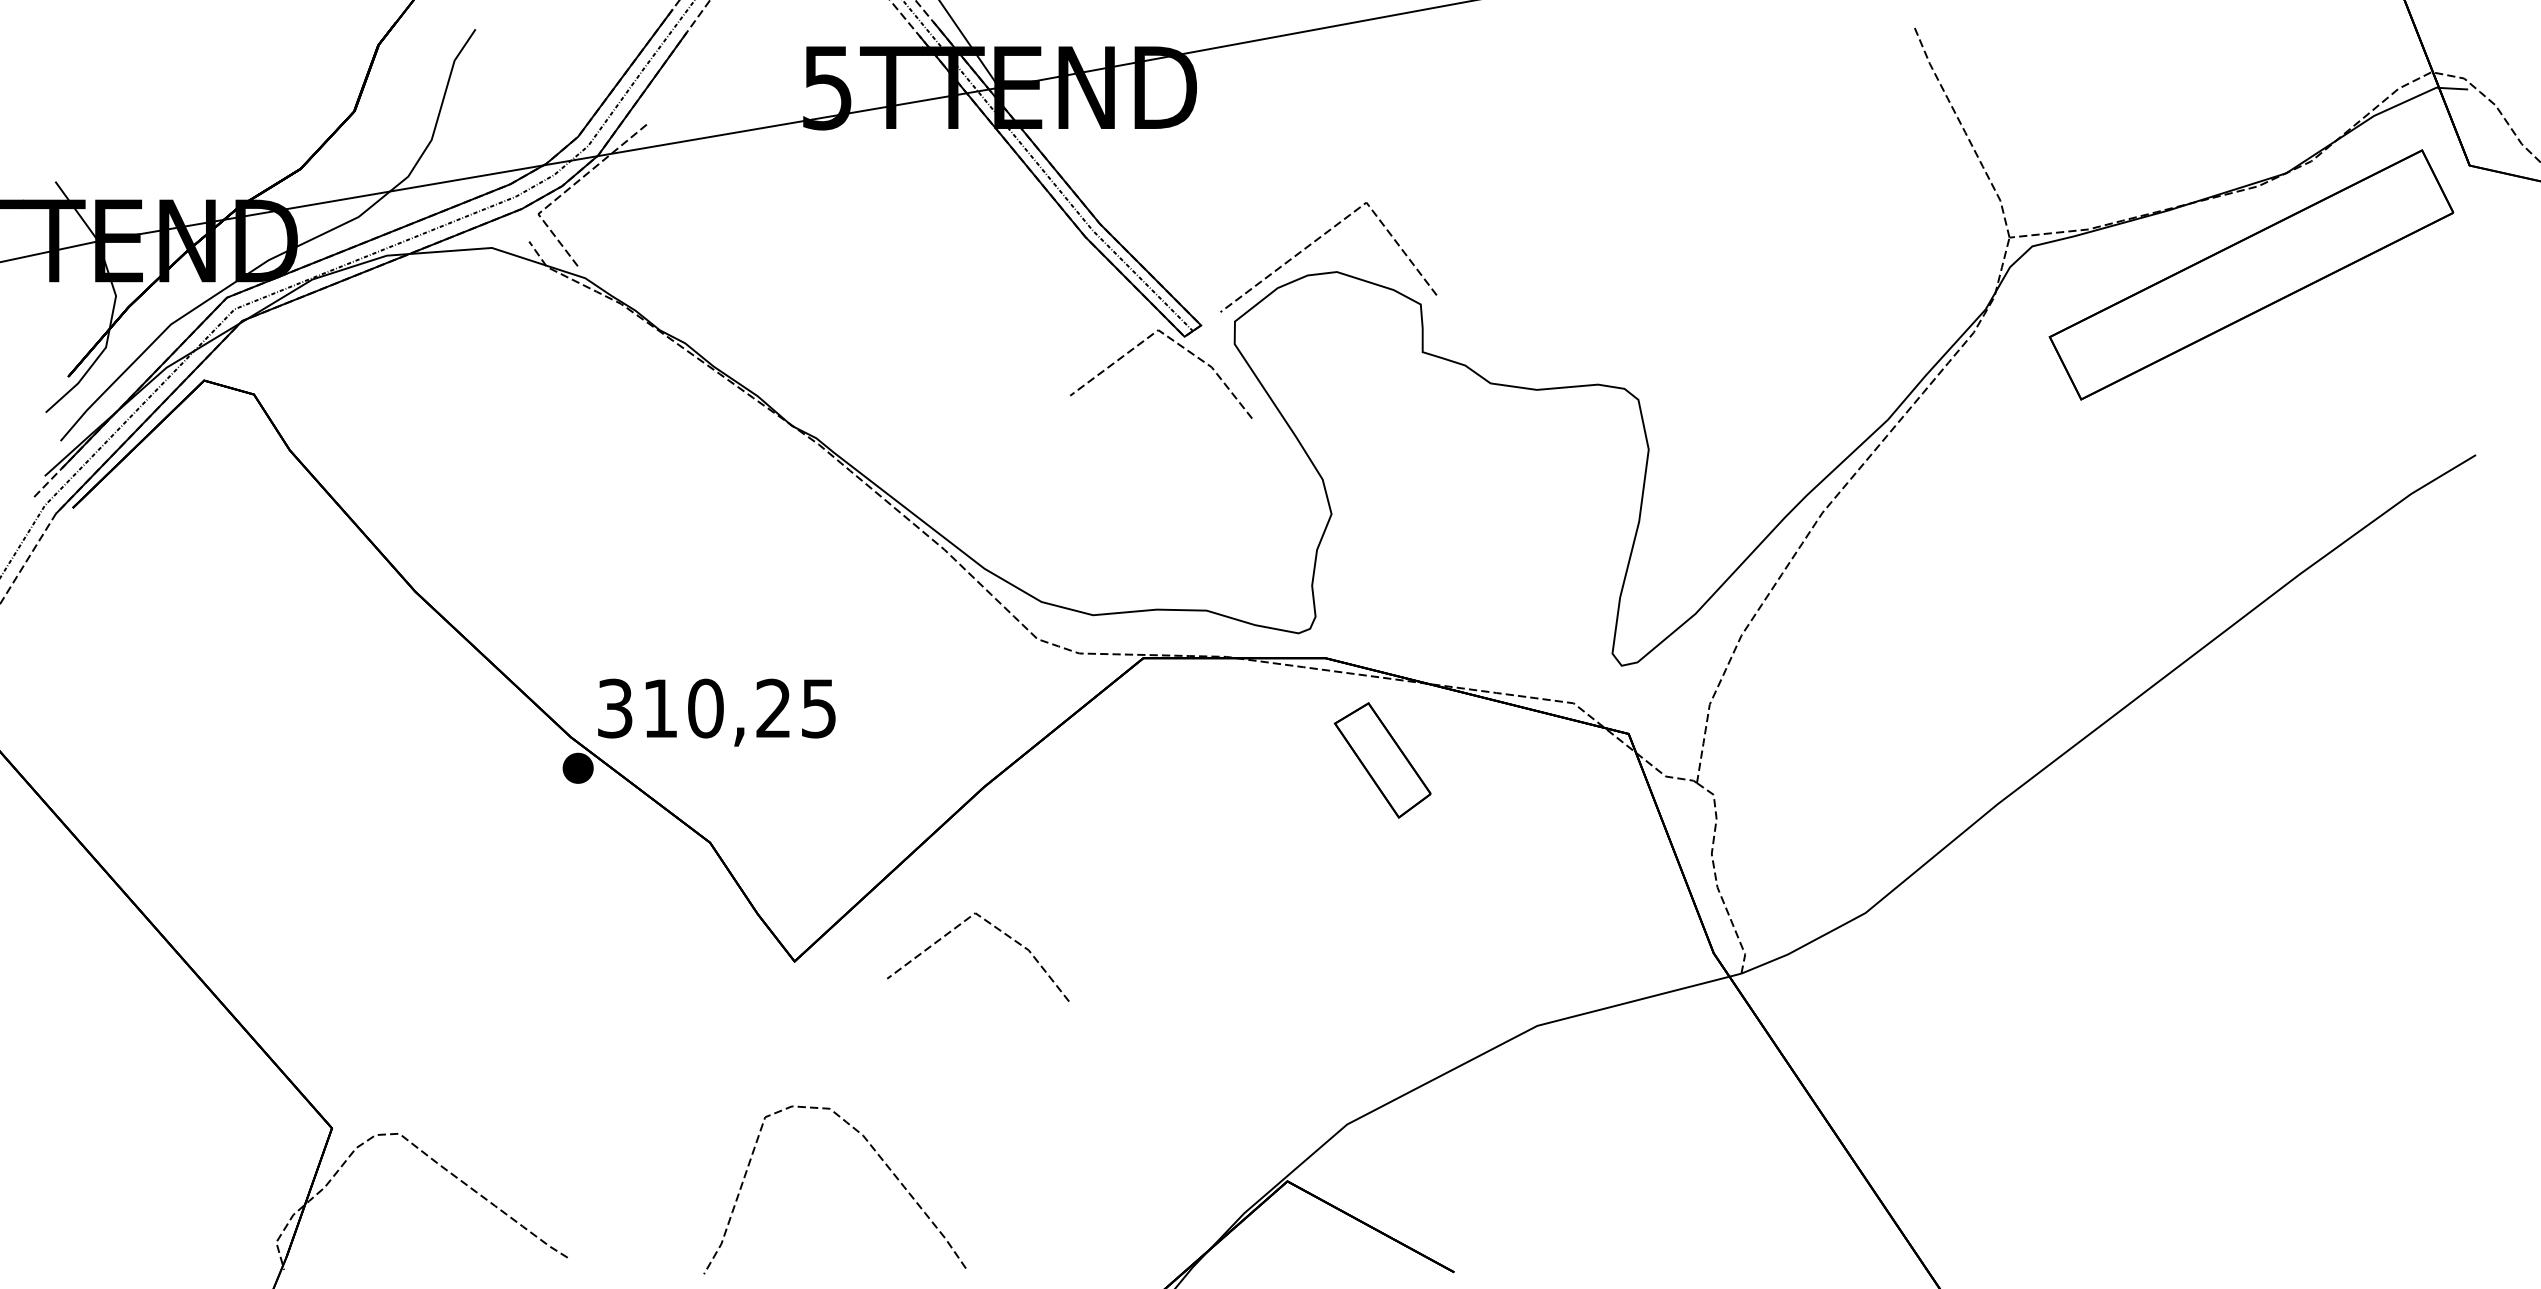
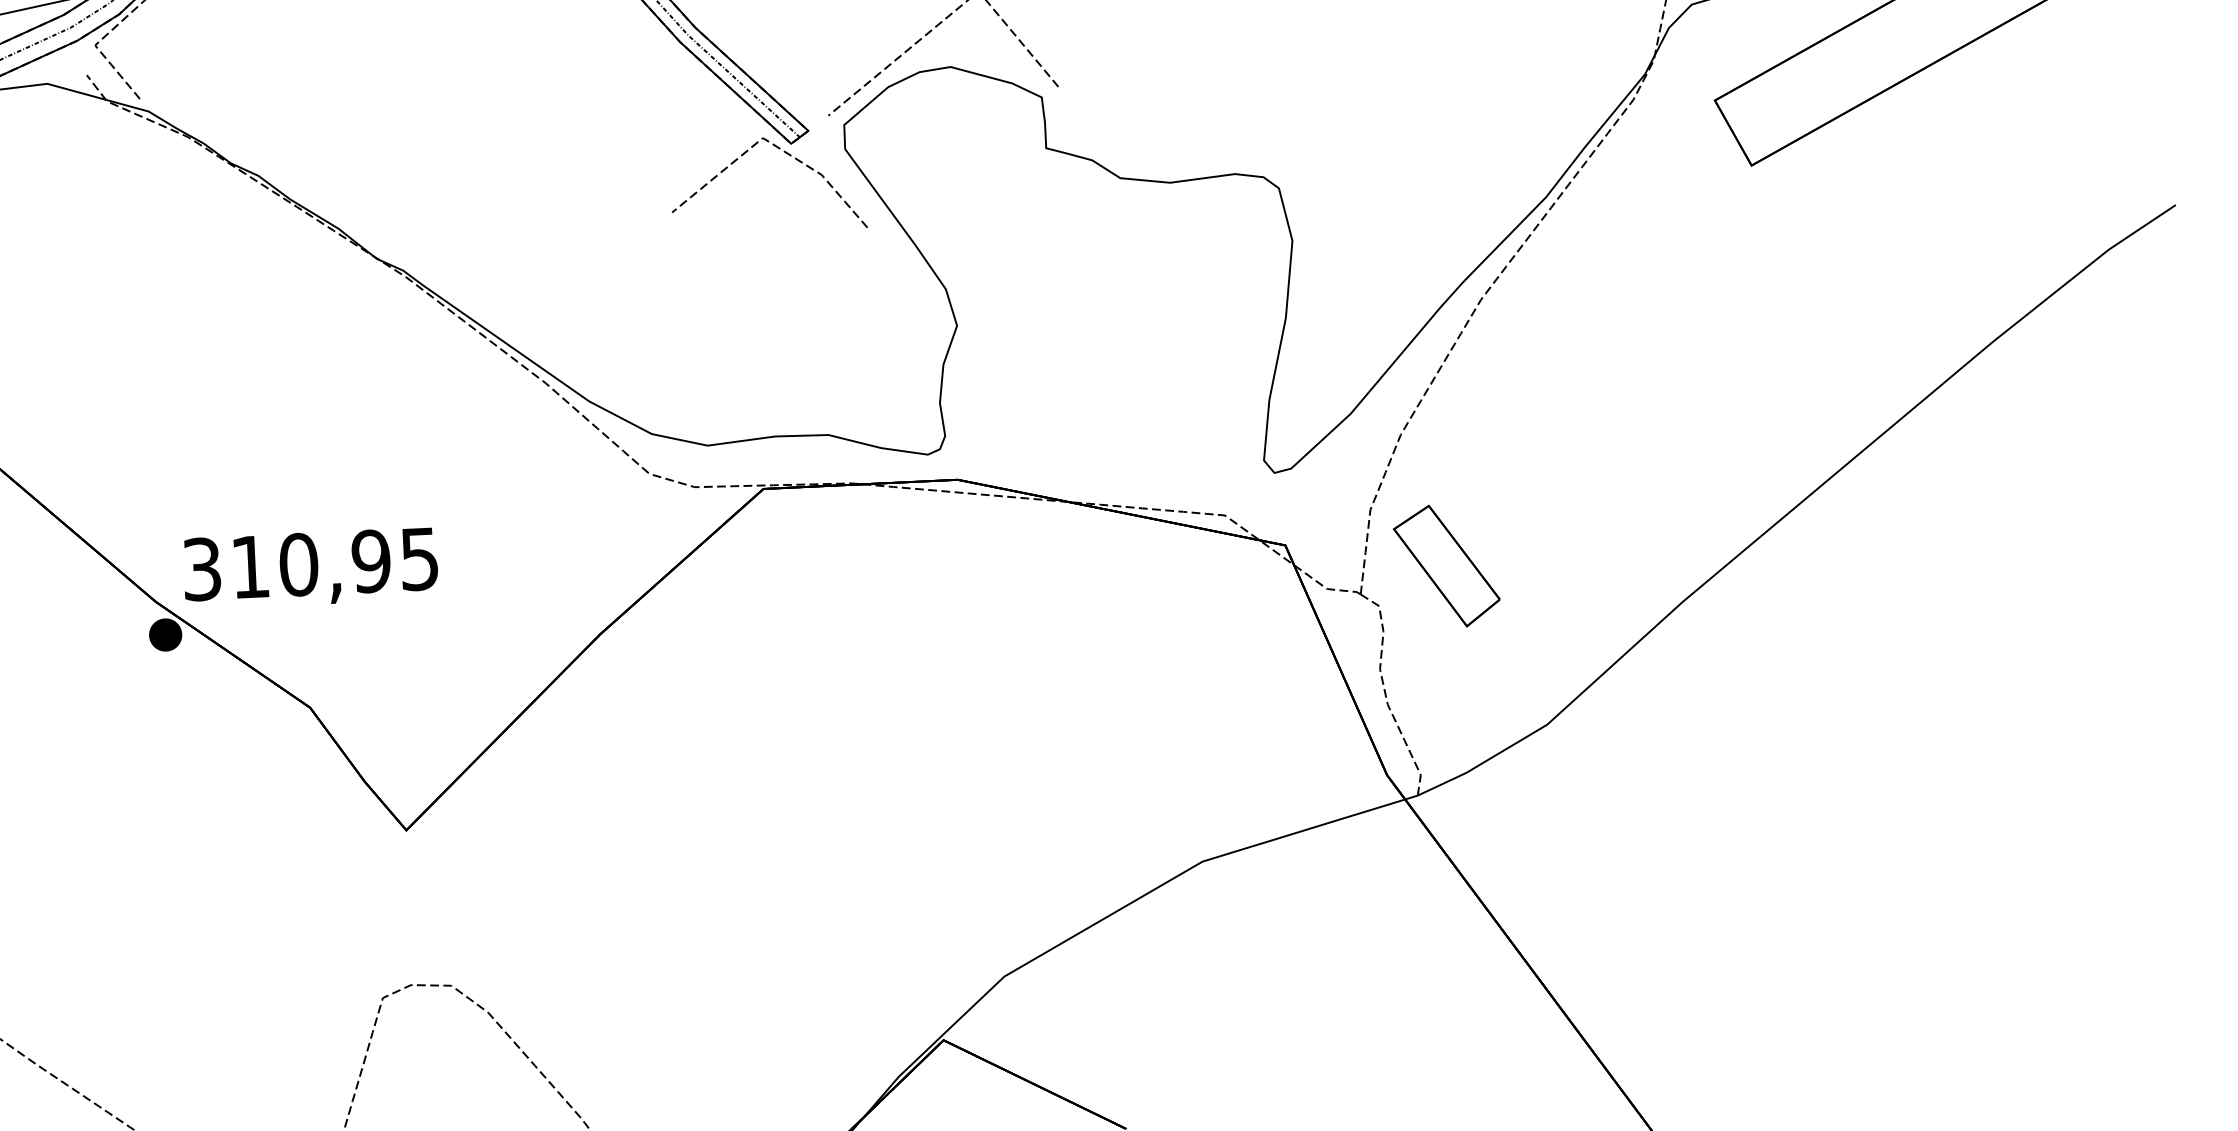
text: (773, 708) -> (371, 561), 310,25 -> 310,95
part: (1382, 760) -> (1446, 566), moved
line: (999, 931) -> (623, 787), removed

